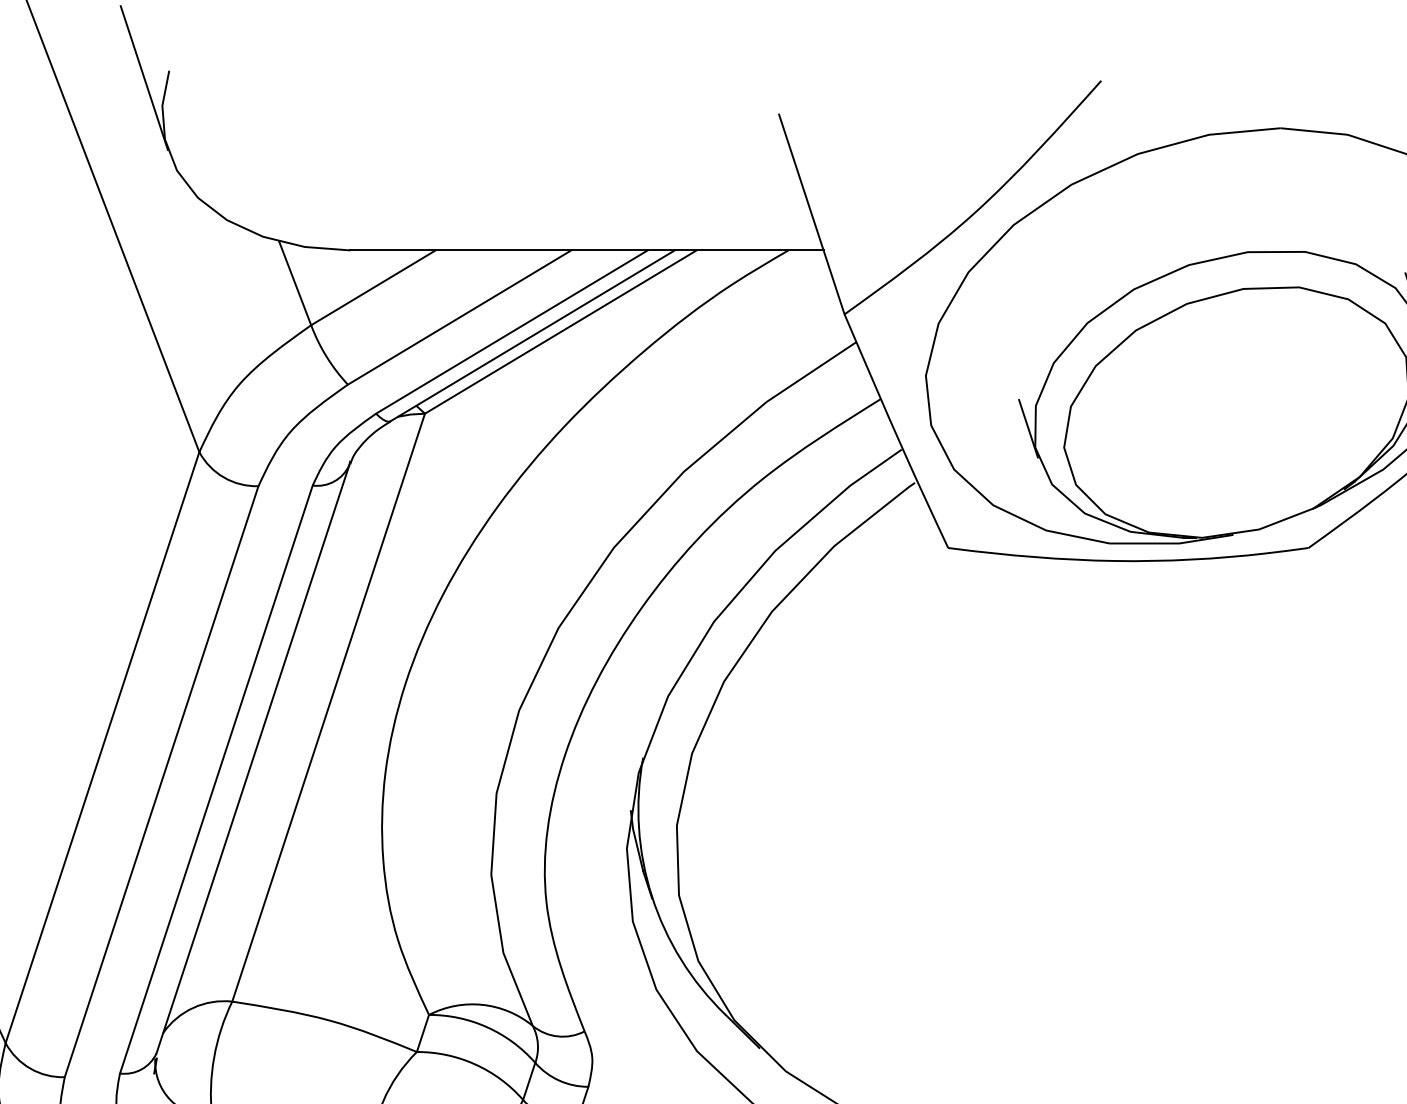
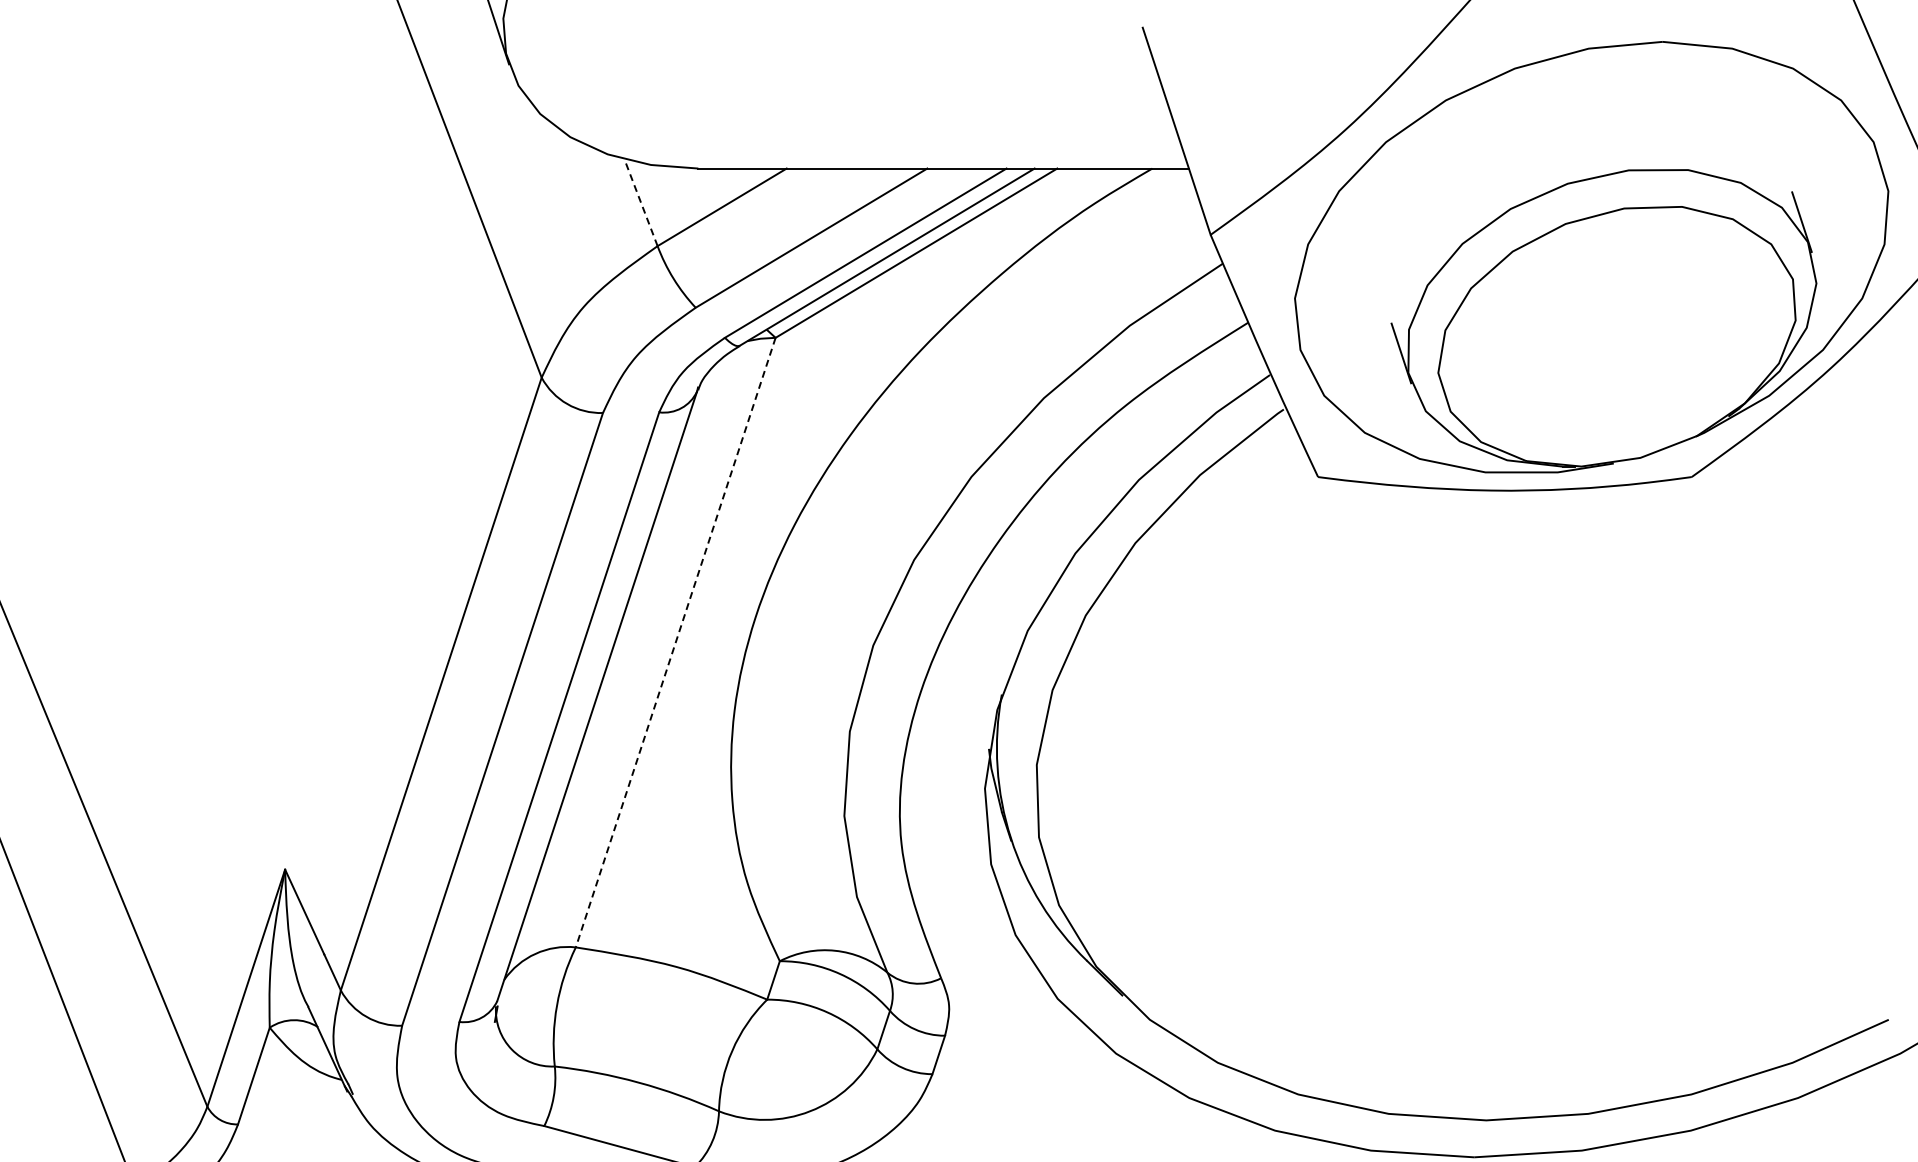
line: (294, 283) -> (640, 202), solid -> dashed
line: (328, 707) -> (675, 642), solid -> dashed

